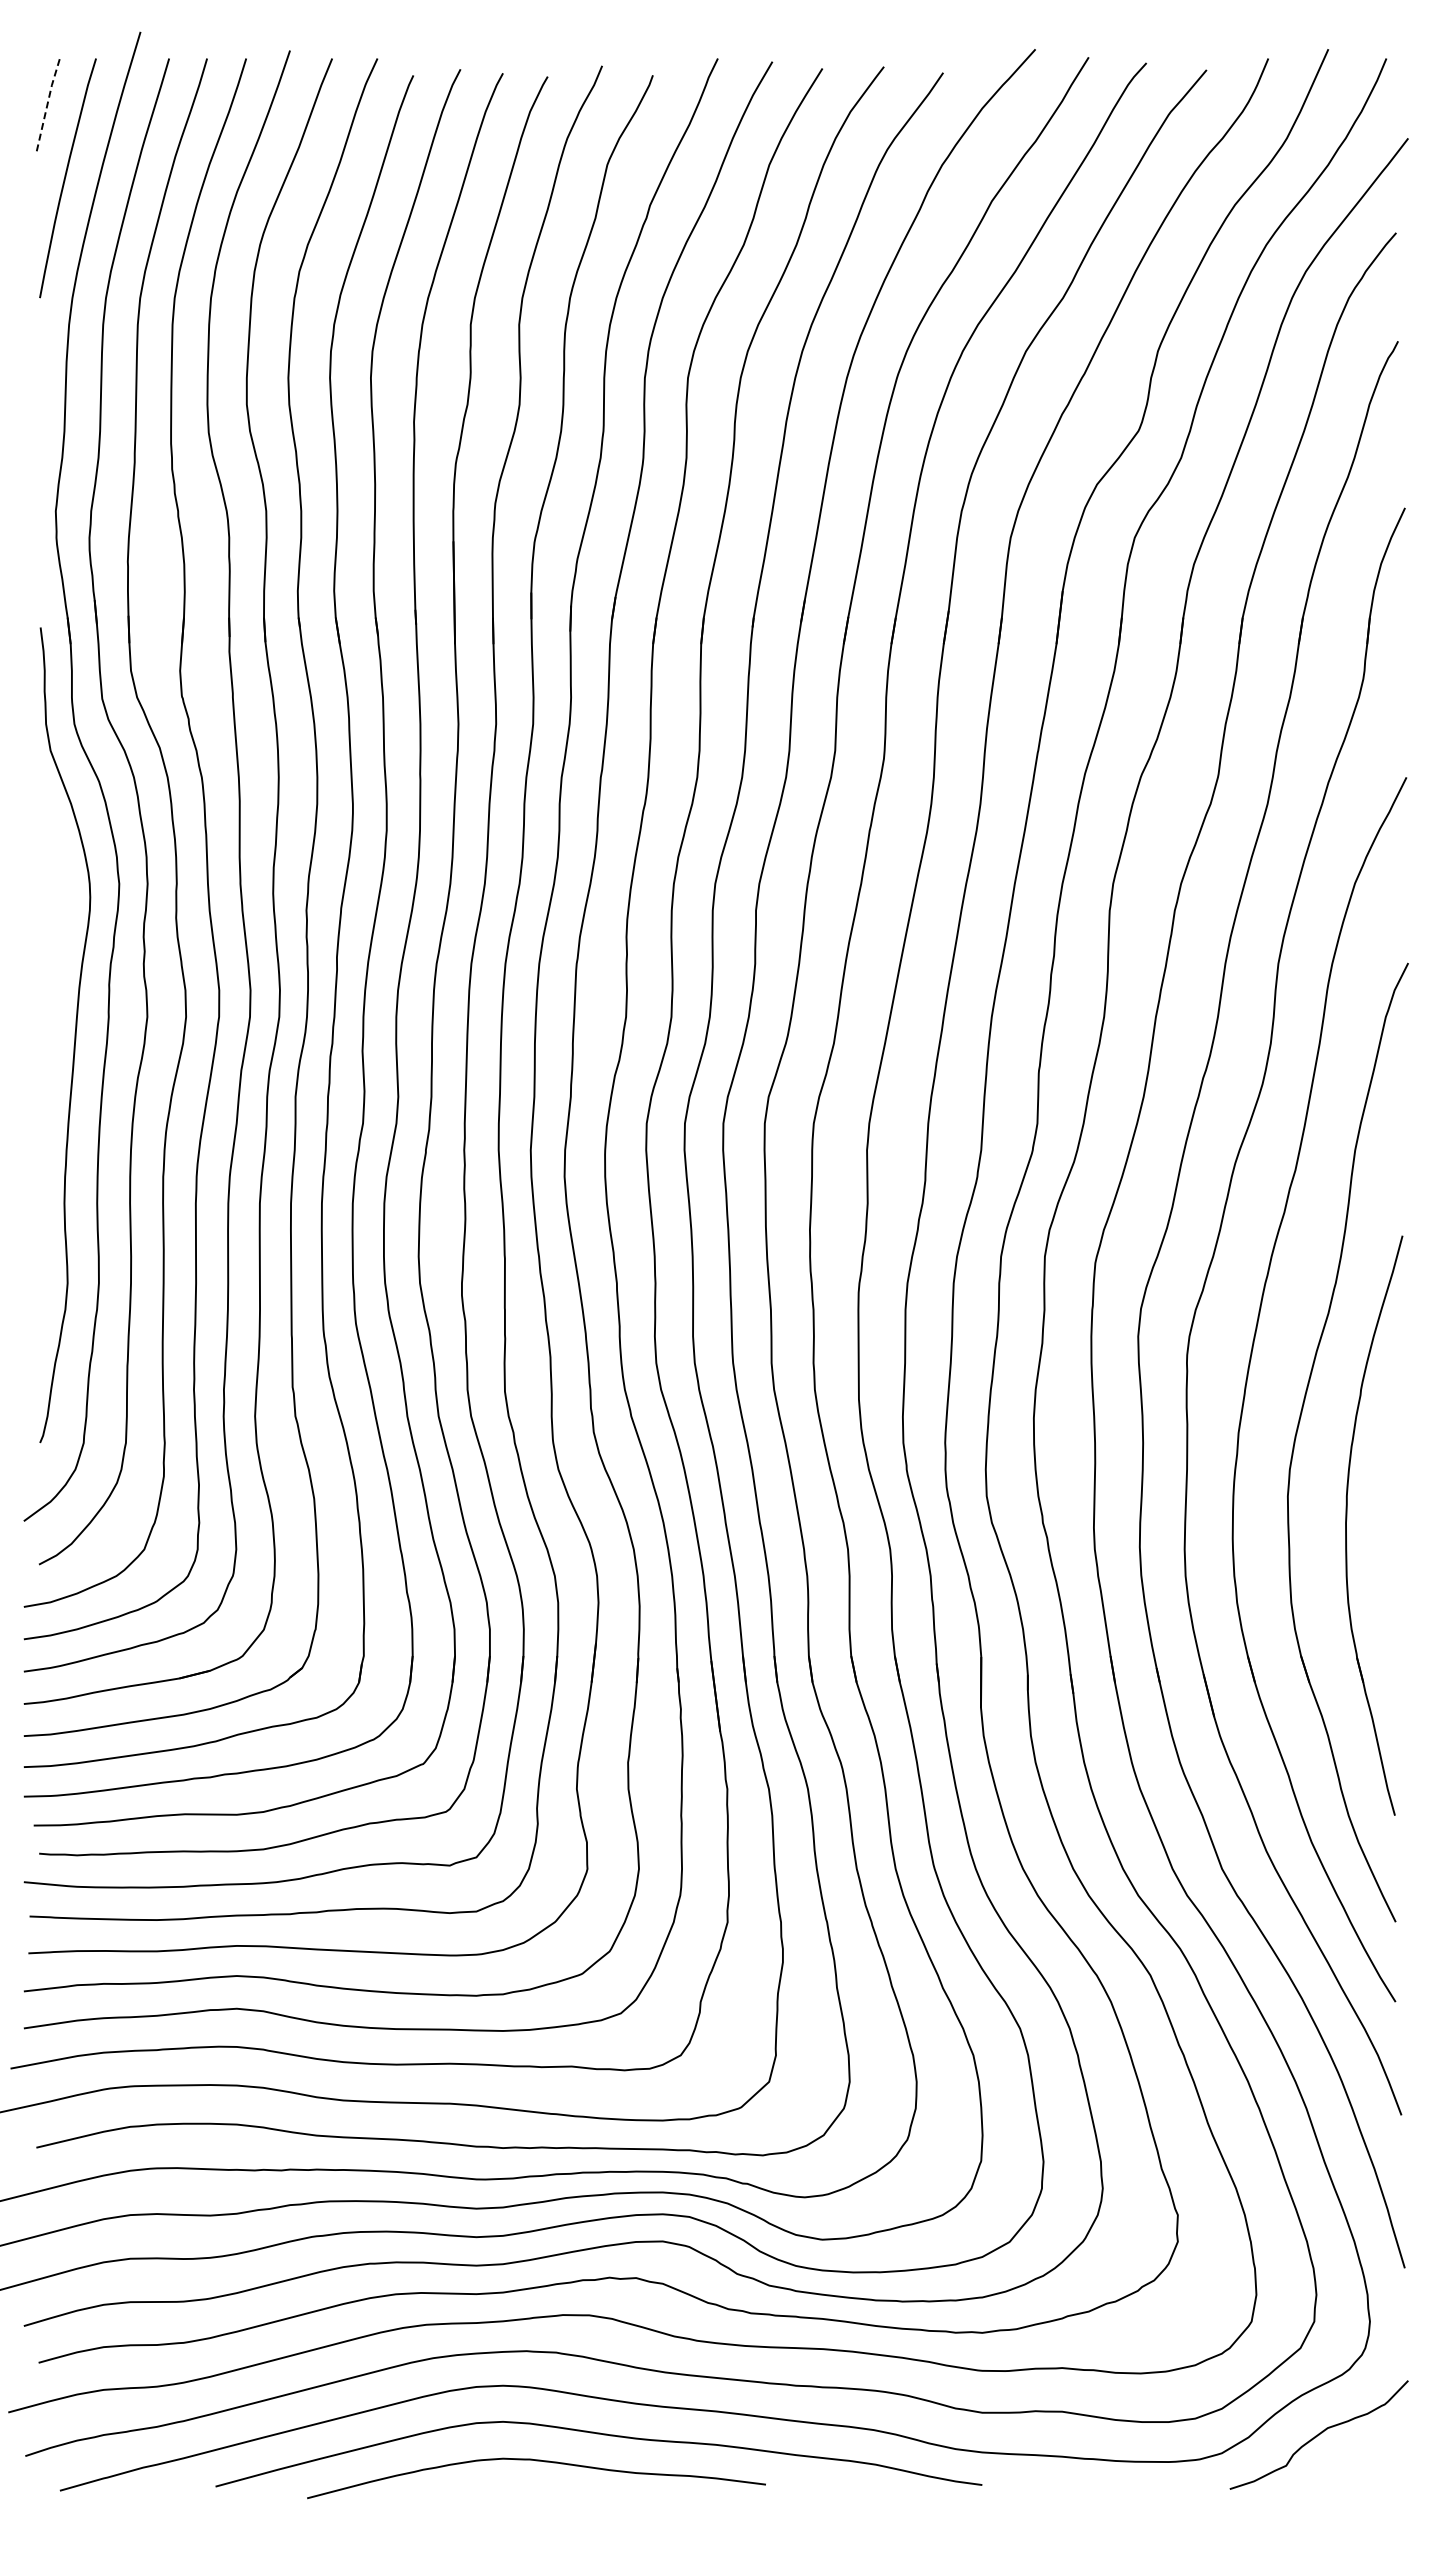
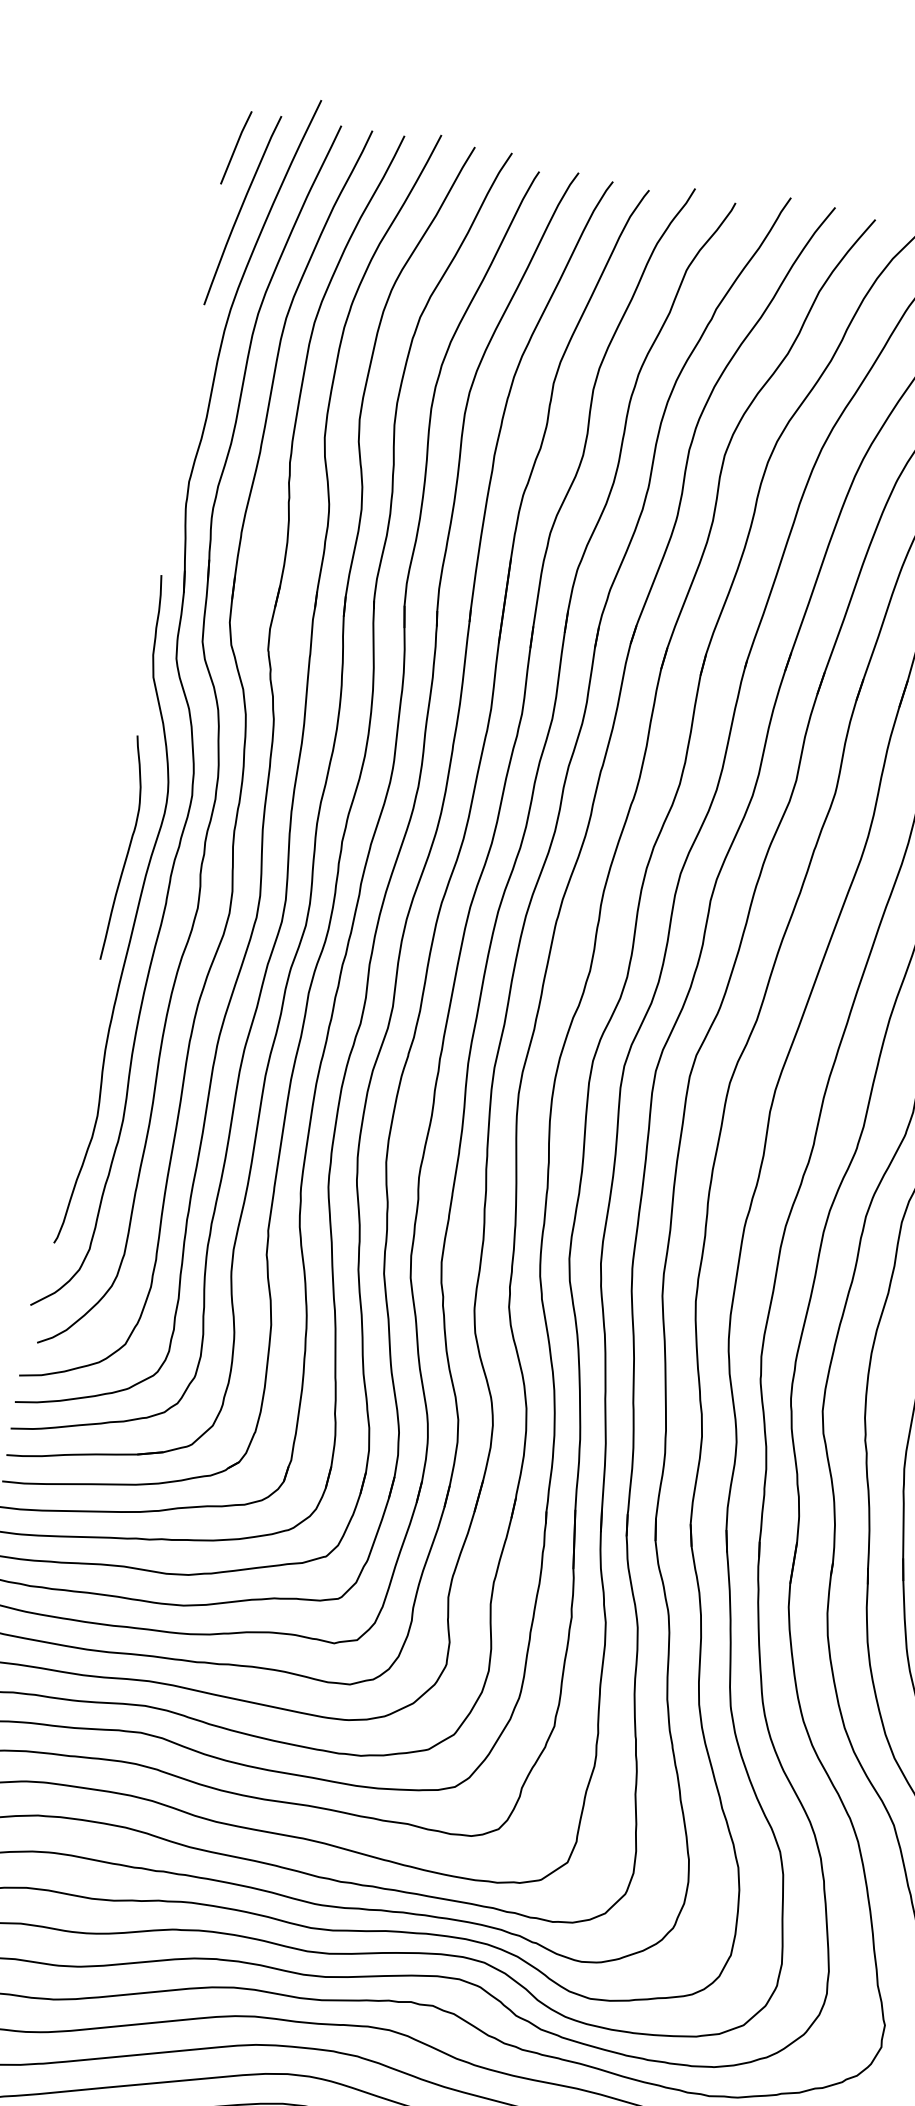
line: (47, 103) -> (235, 146), dashed -> solid
curve: (53, 959) -> (128, 848), added

